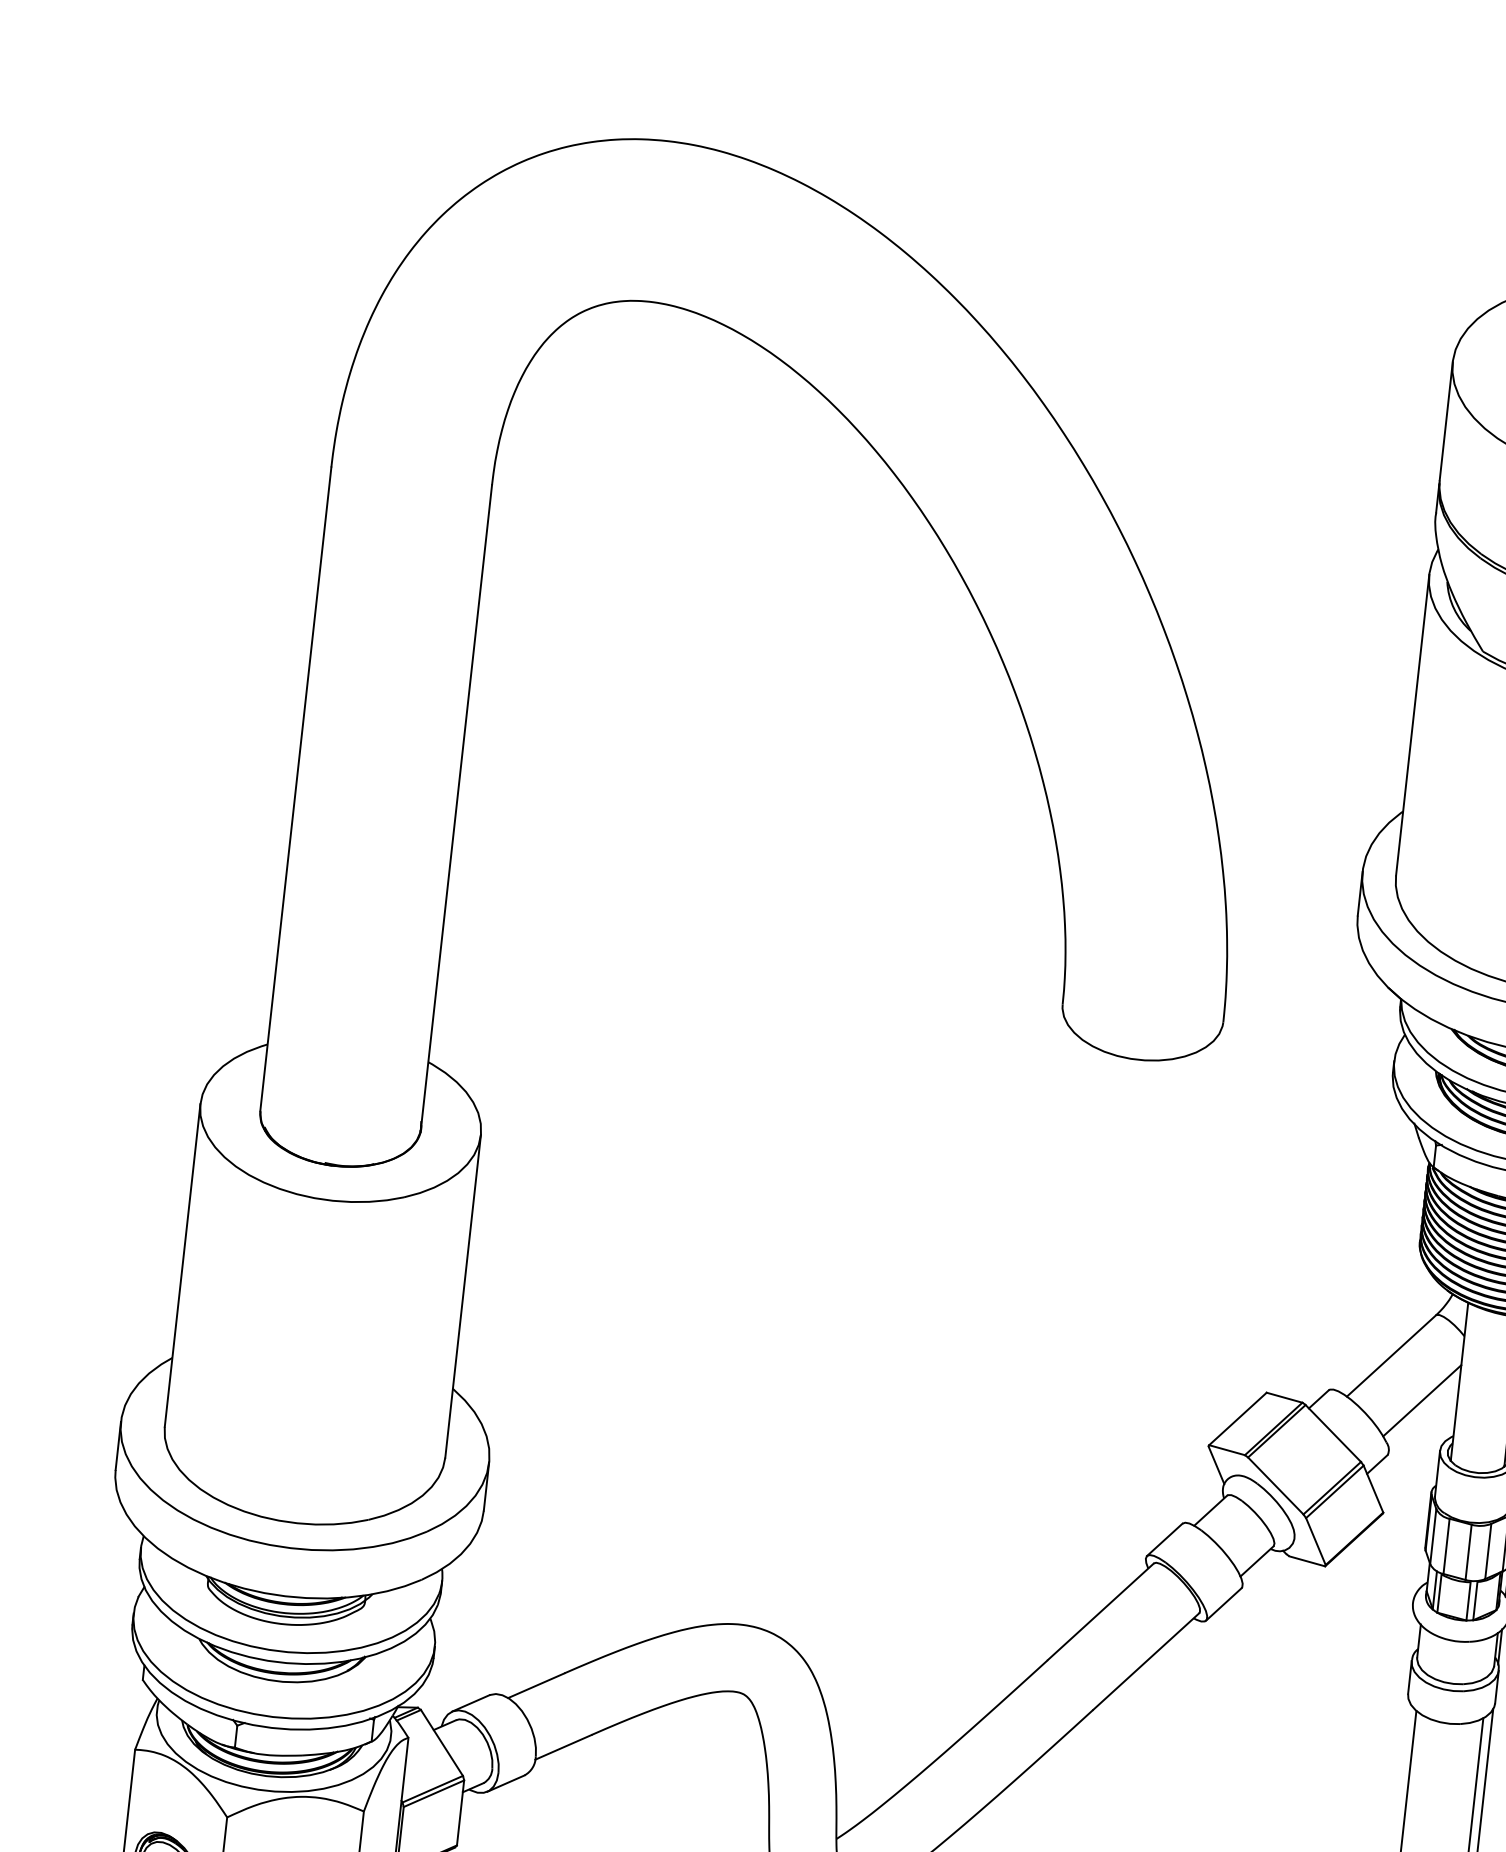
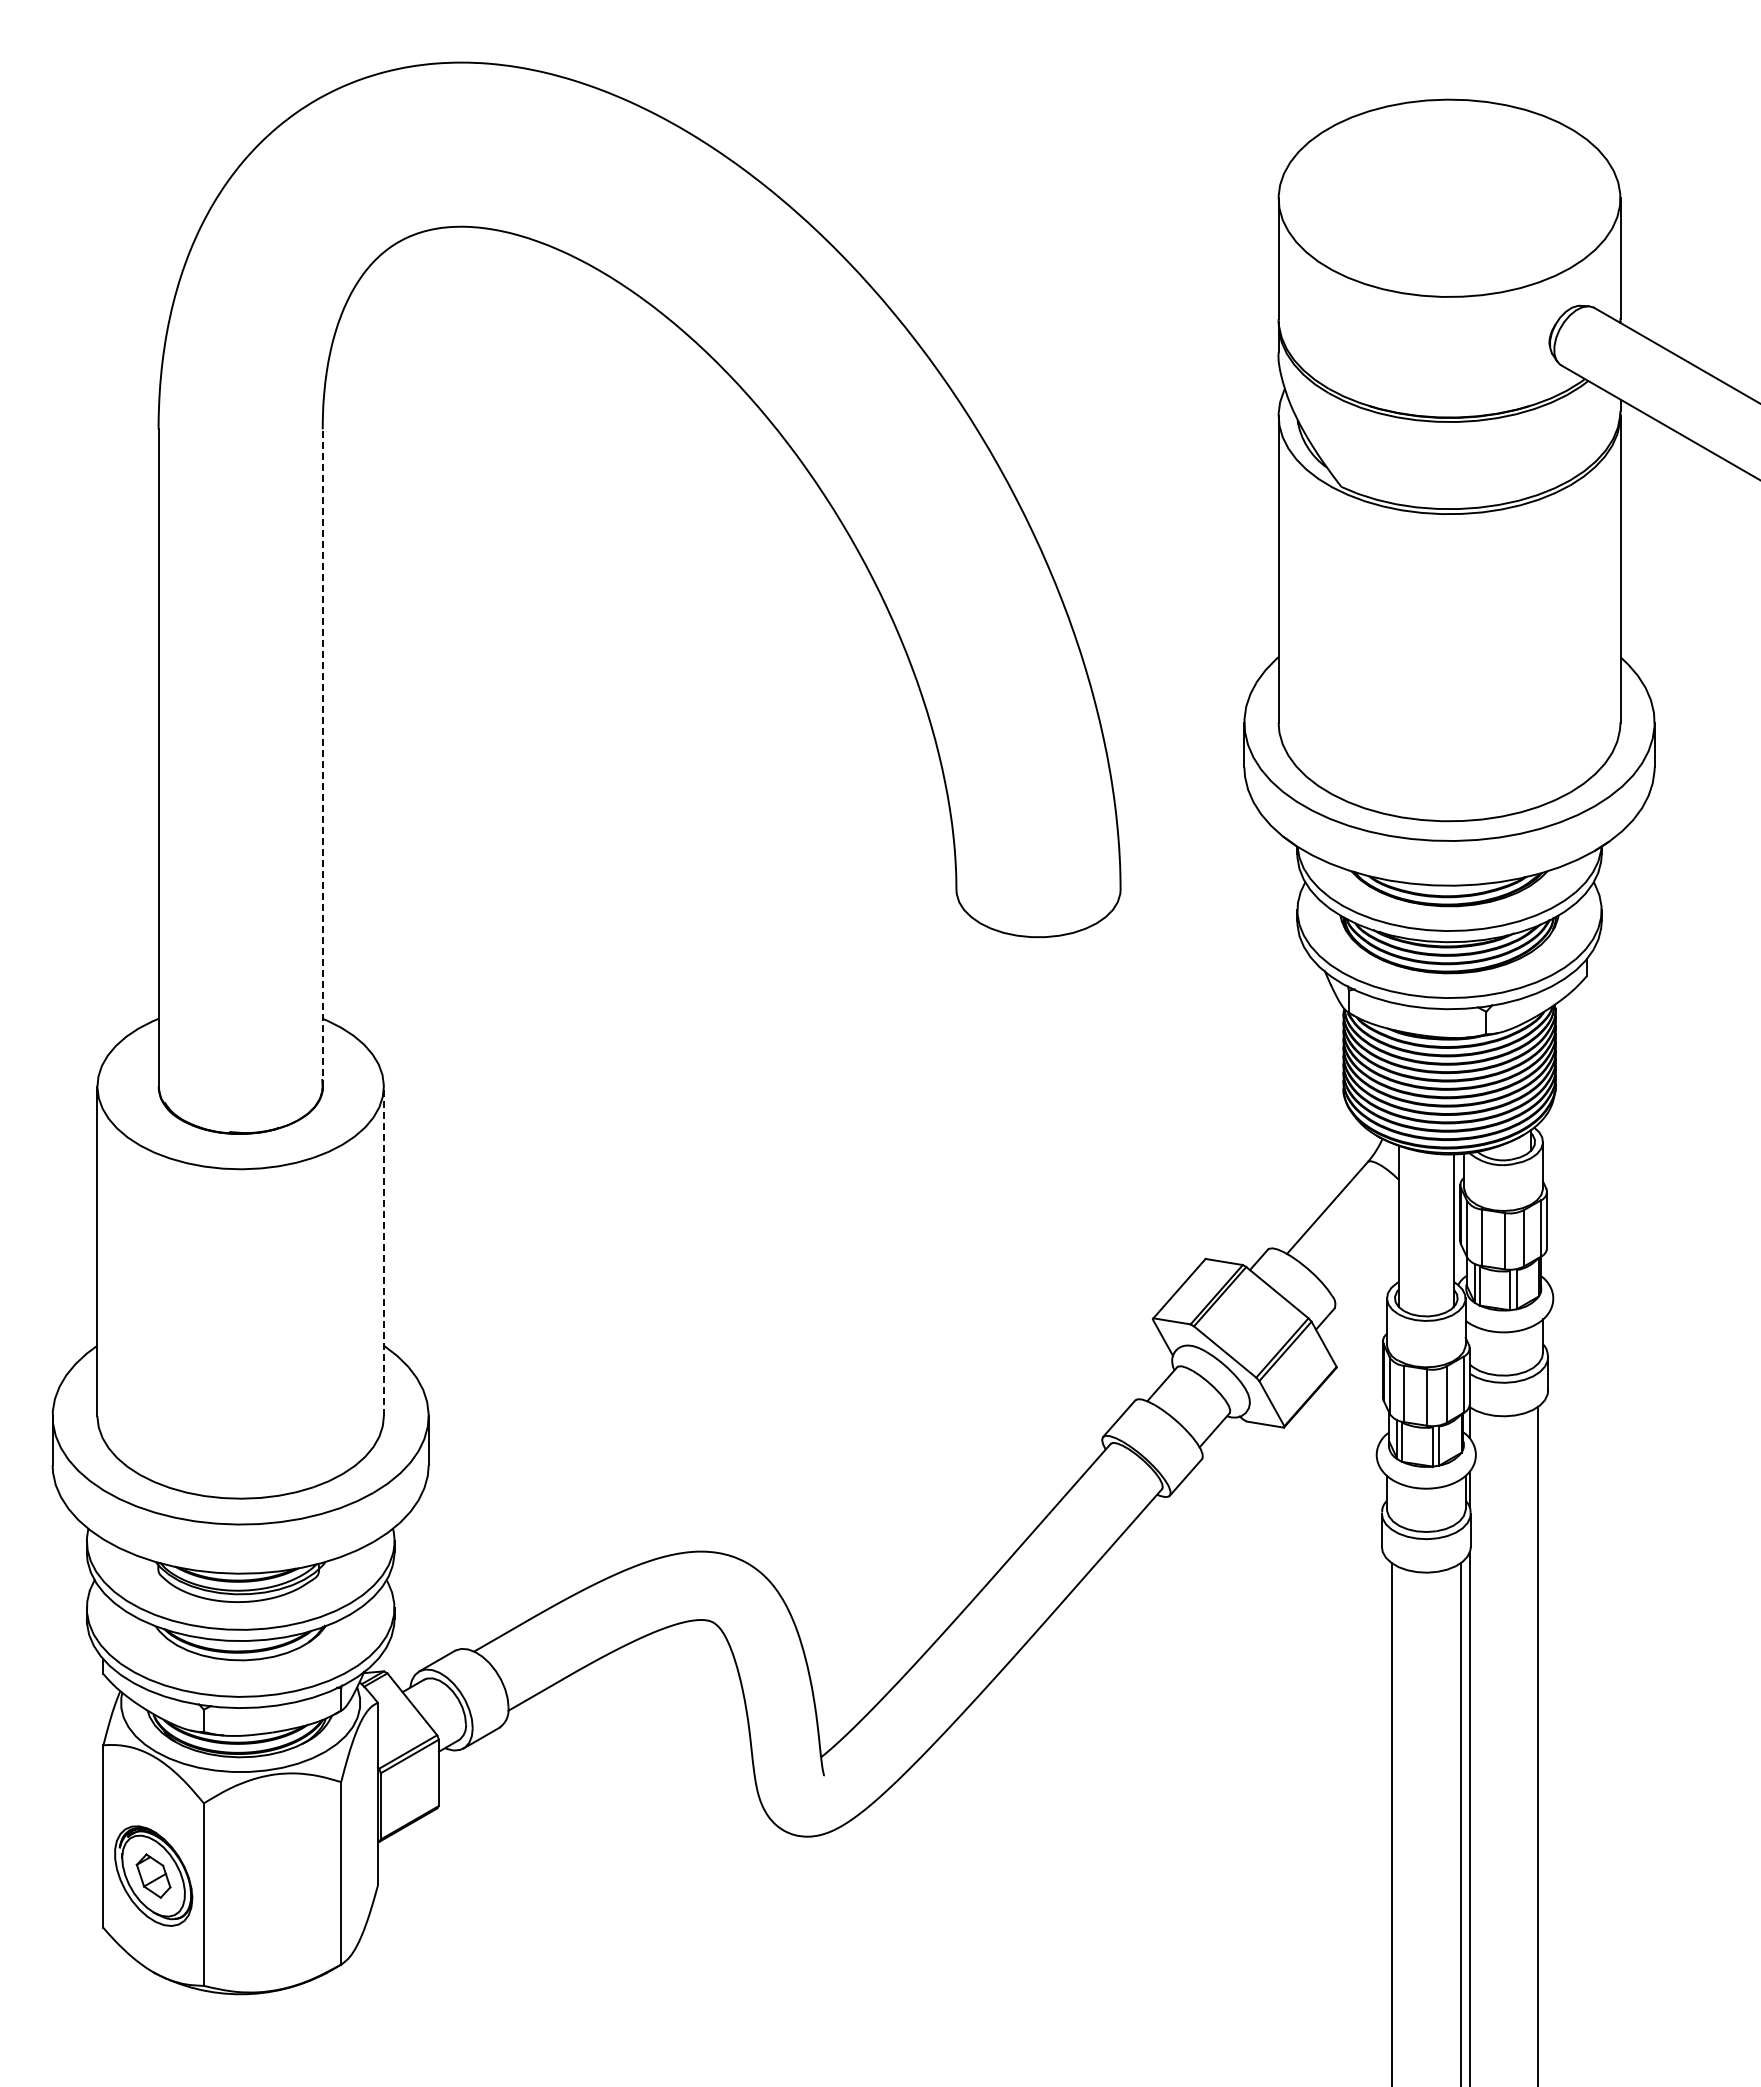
line: (456, 806) -> (322, 757), solid -> dashed
line: (462, 1296) -> (383, 1251), solid -> dashed
line: (1422, 1400) -> (1363, 1249), removed

